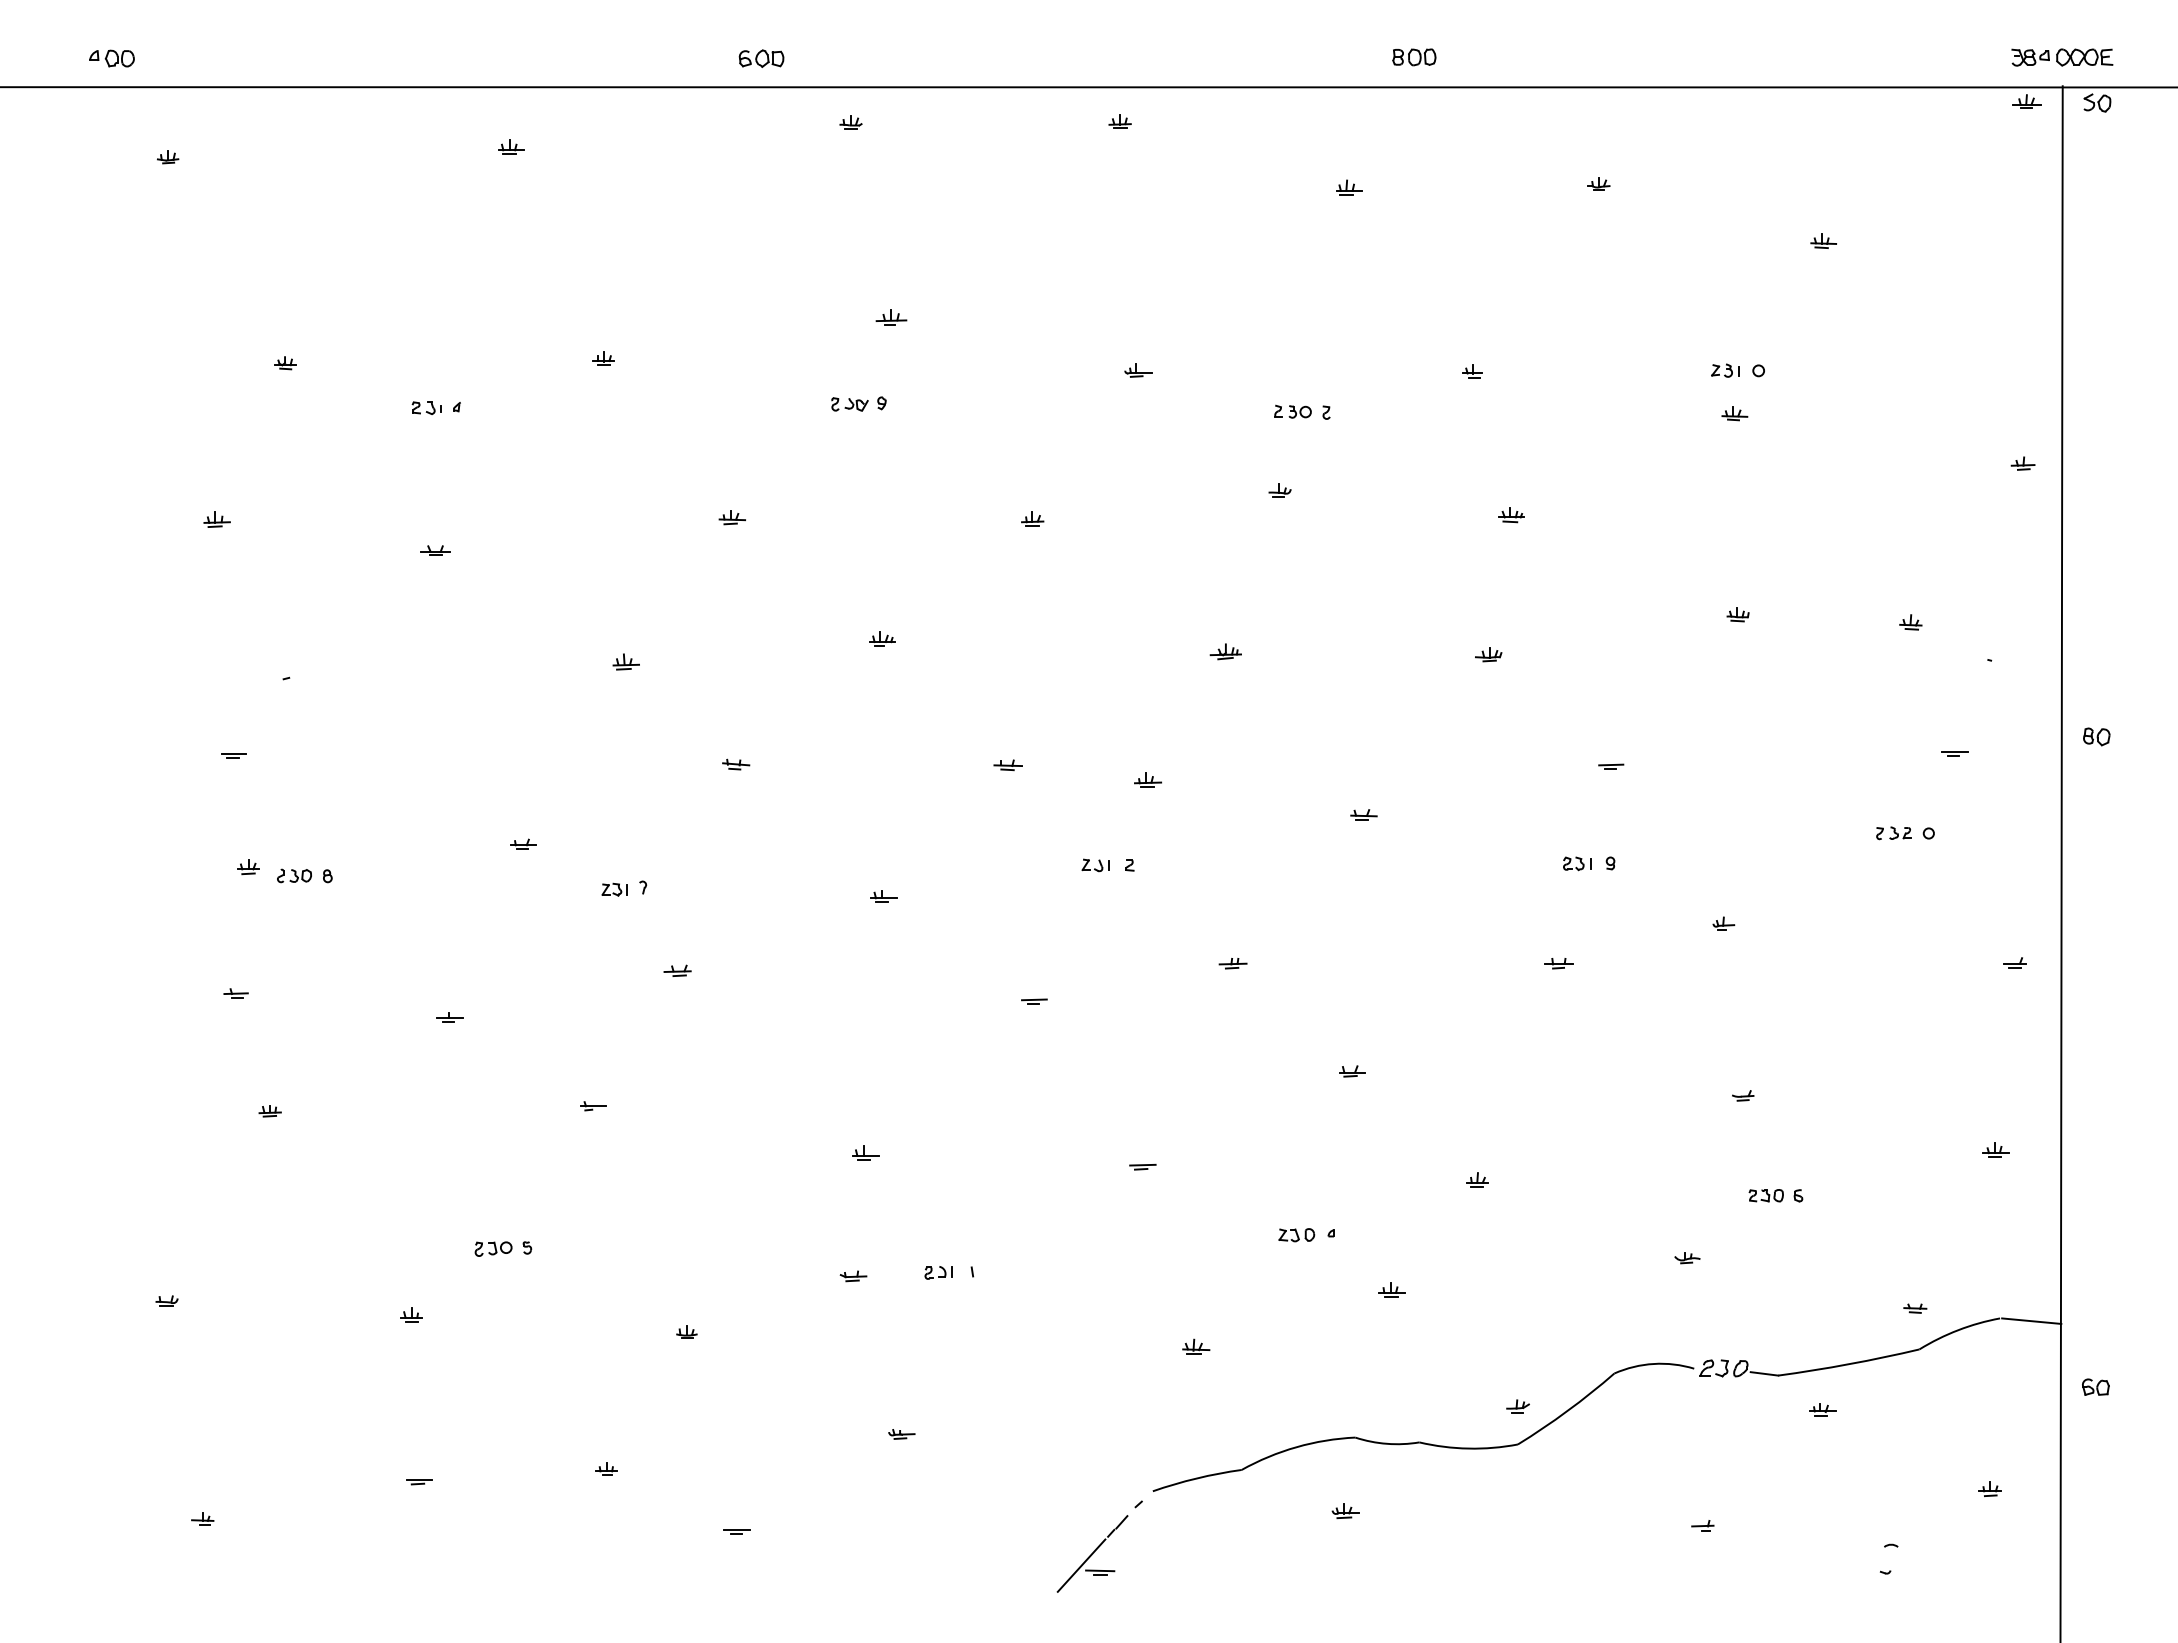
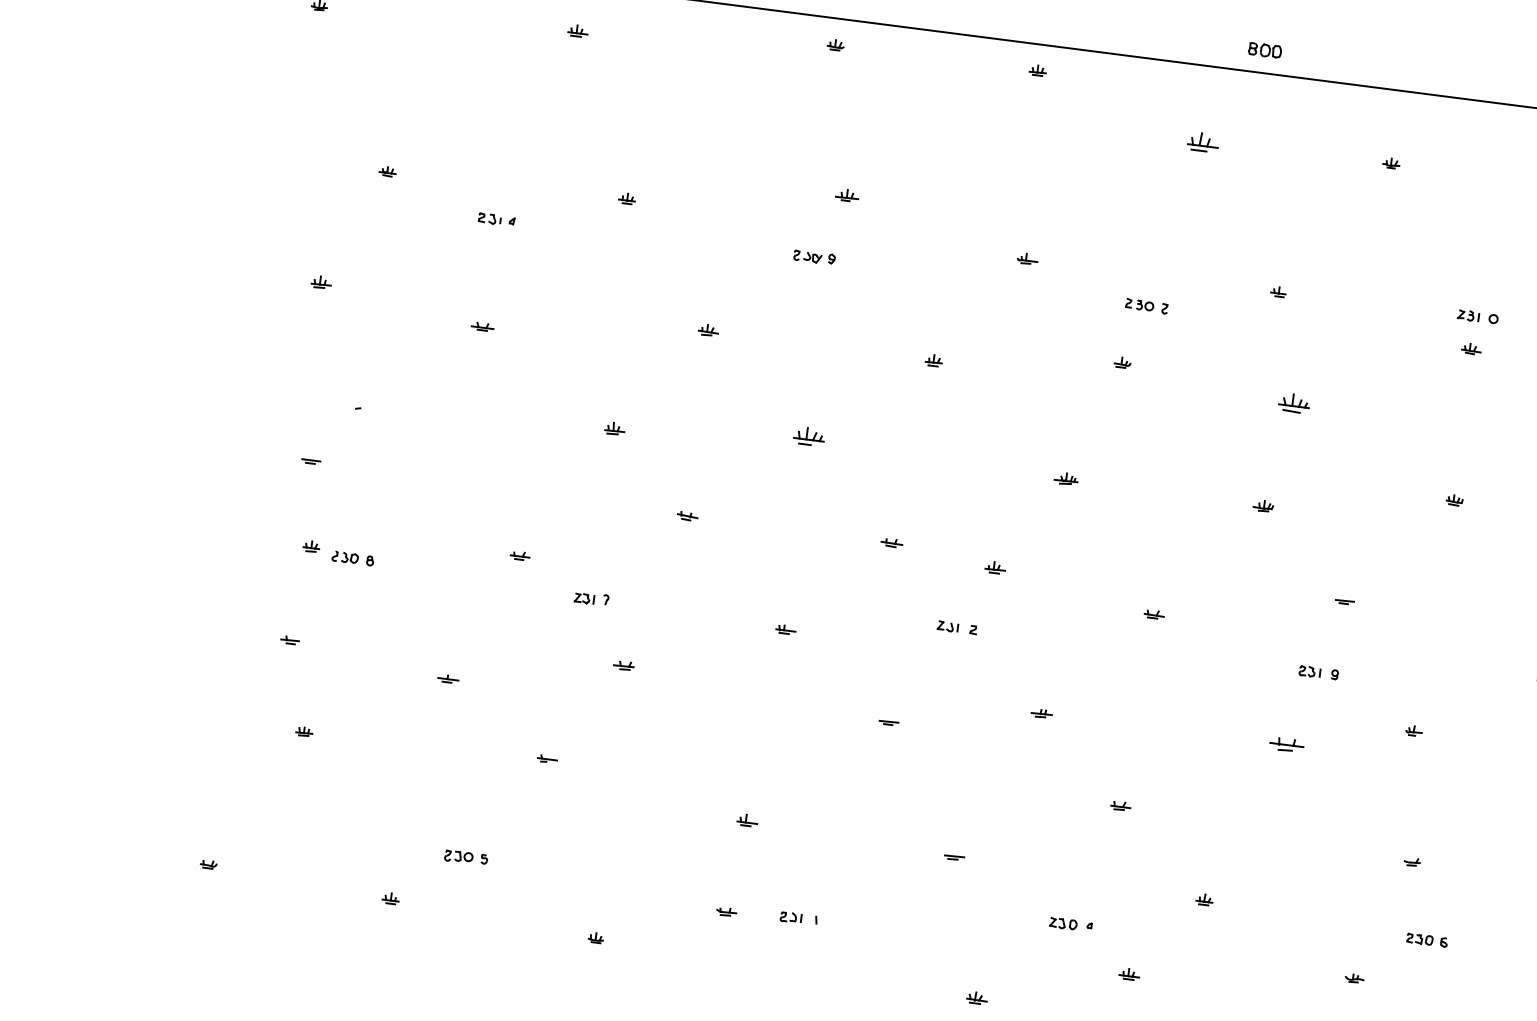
part: (1349, 187) -> (1203, 141), size x1.6
part: (1511, 515) -> (1293, 403), size x1.6
part: (882, 638) -> (809, 435), size x1.6
part: (1558, 963) -> (1286, 744), size x1.6

